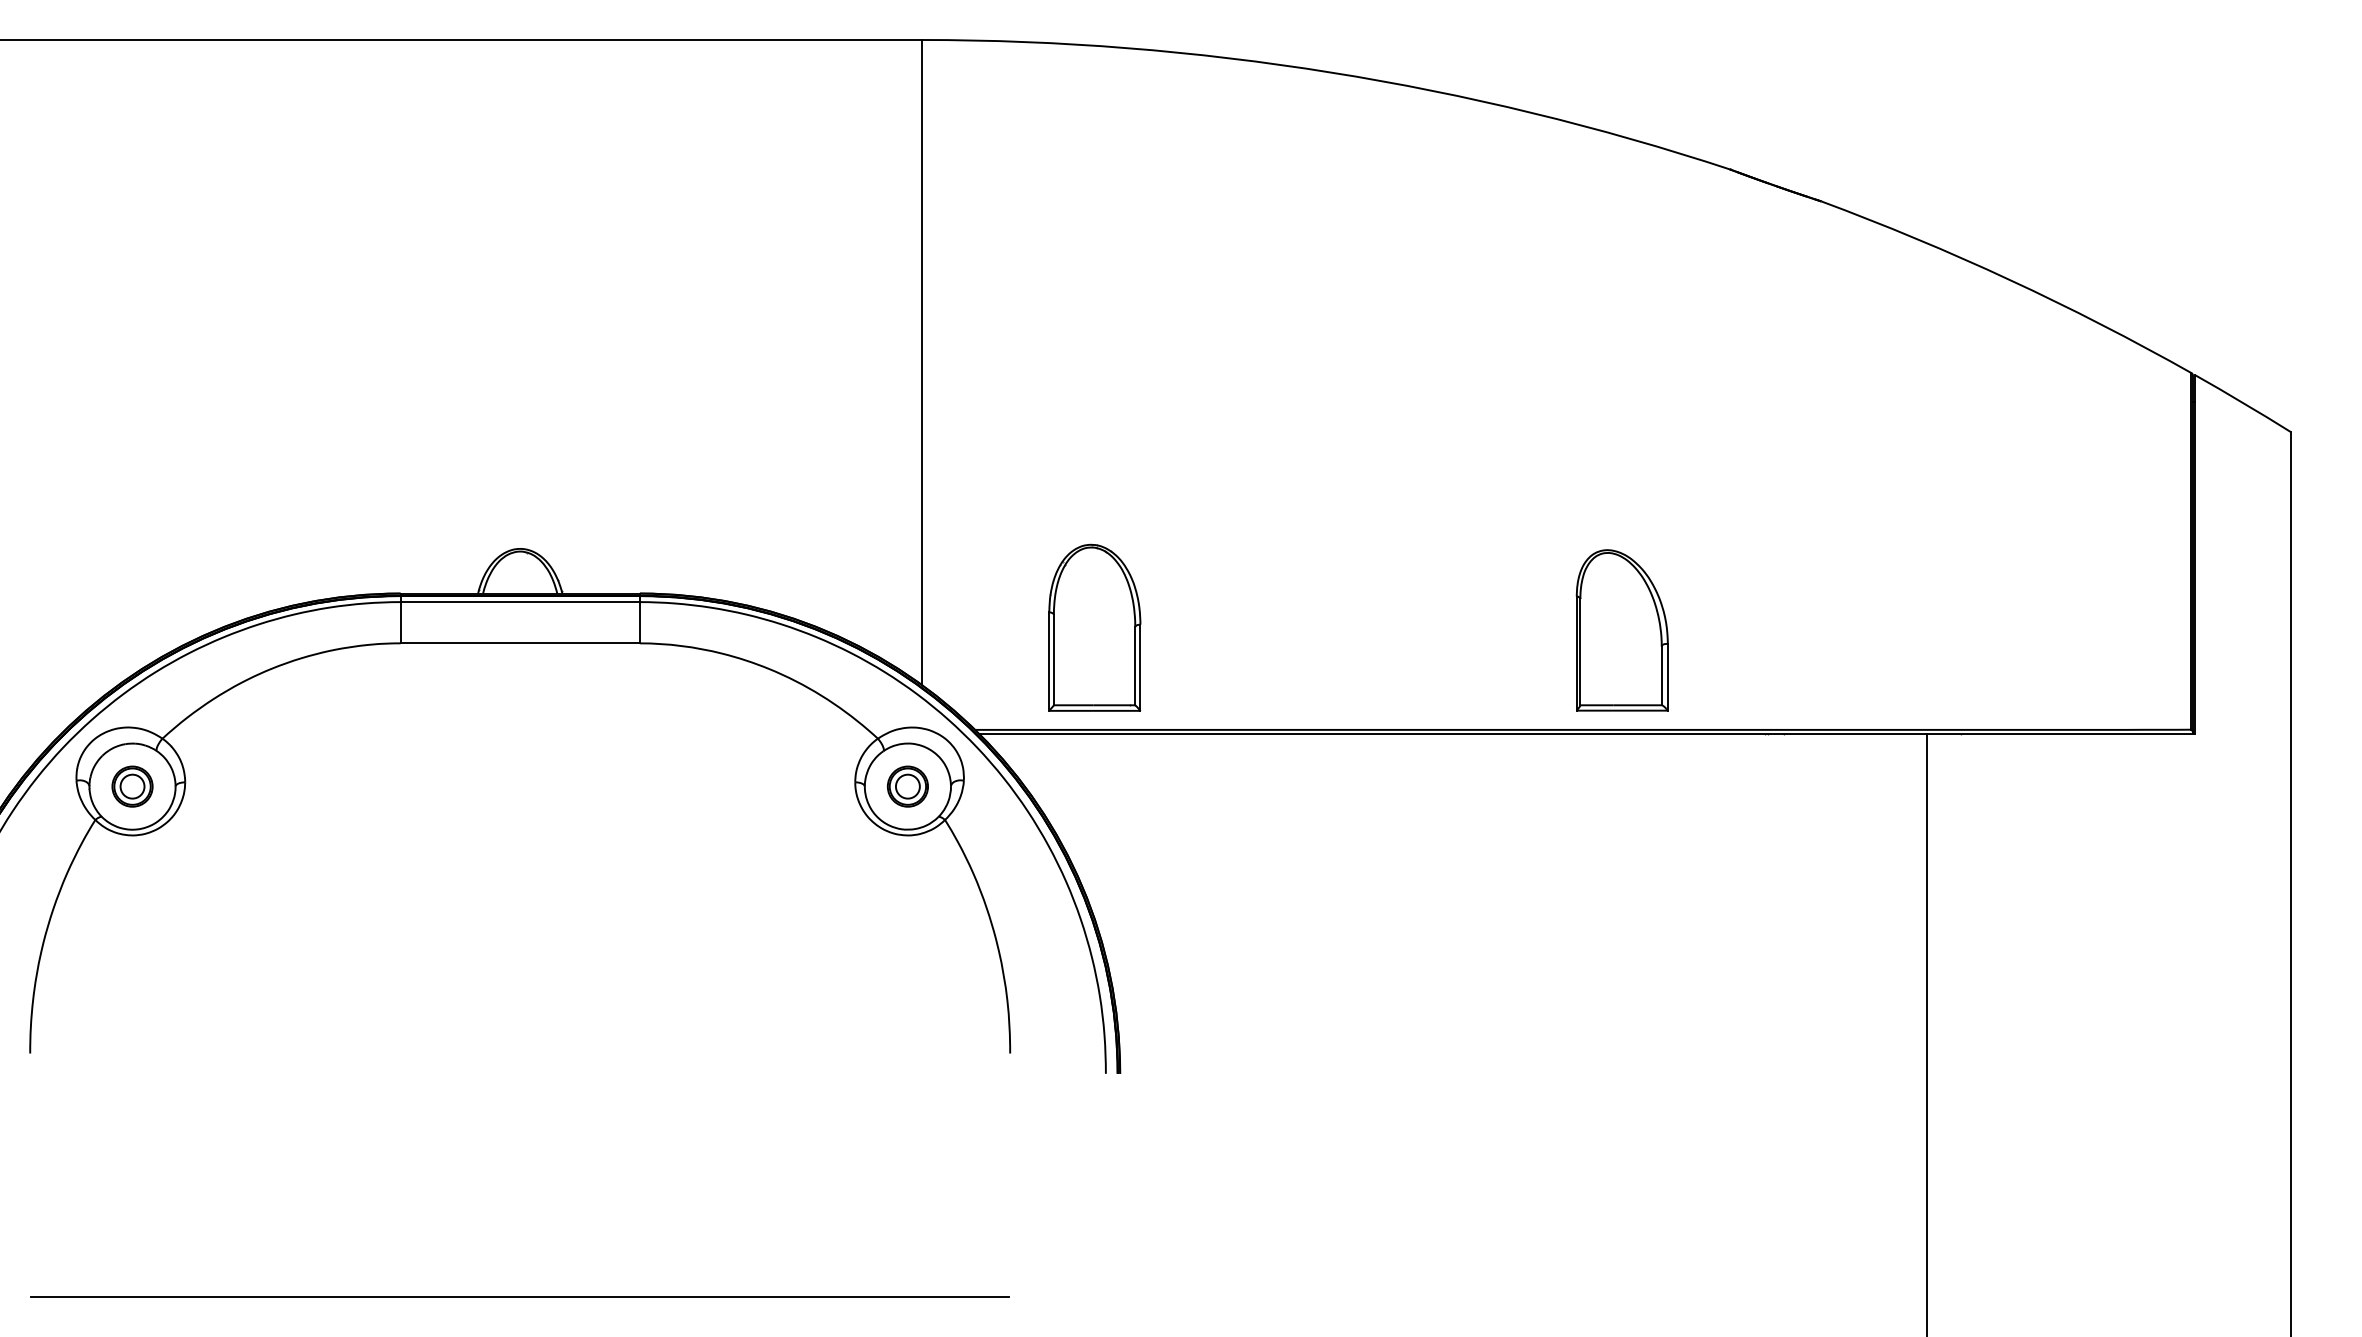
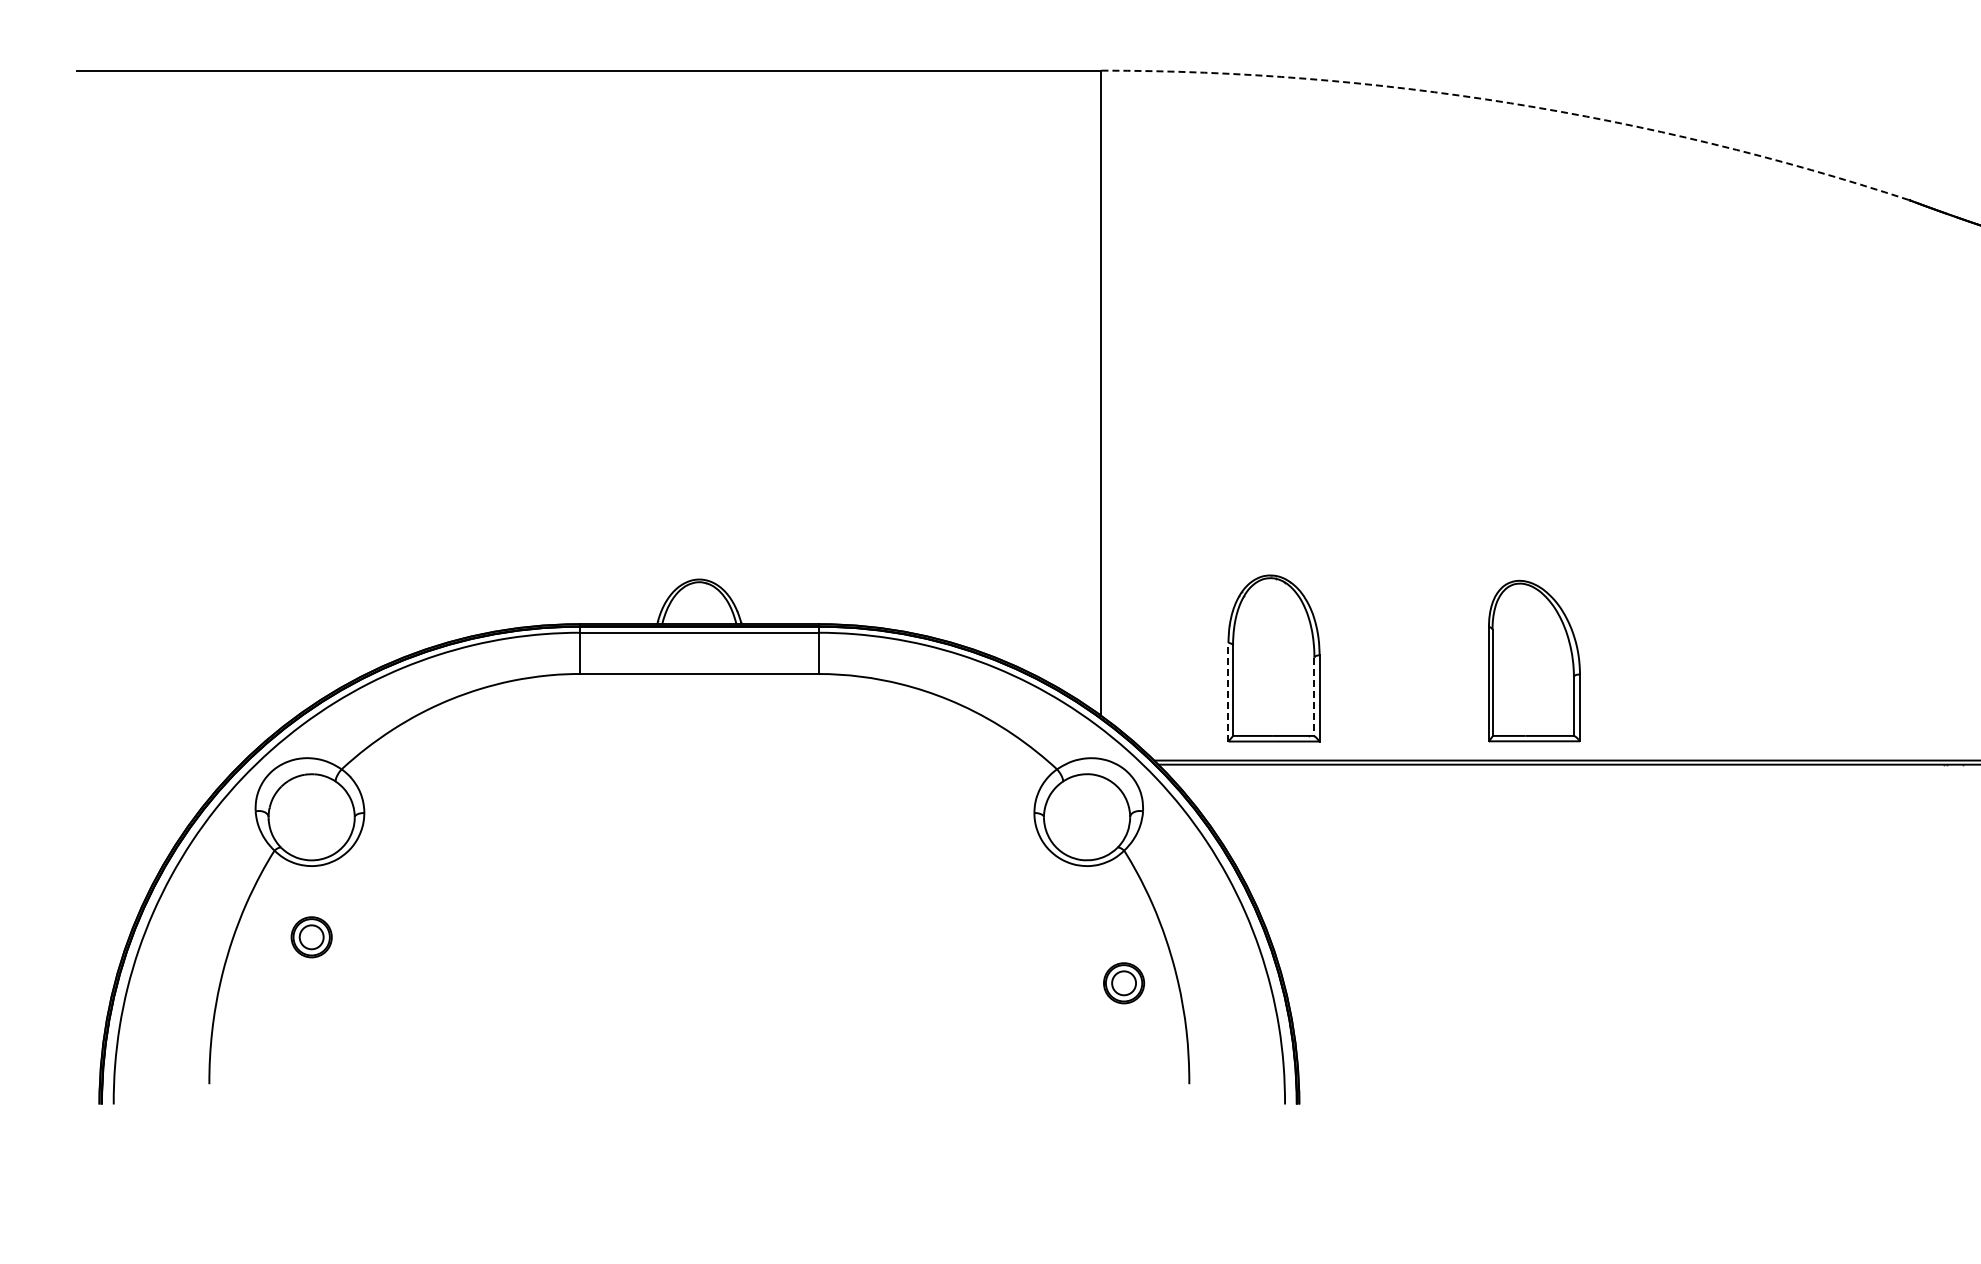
arc: (1331, 72) -> (1510, 103), solid -> dashed
part: (1621, 630) -> (1533, 661), moved
line: (1049, 661) -> (1228, 692), solid -> dashed
line: (1135, 666) -> (1314, 697), solid -> dashed
part: (132, 786) -> (311, 937), moved
part: (907, 786) -> (1123, 983), moved

